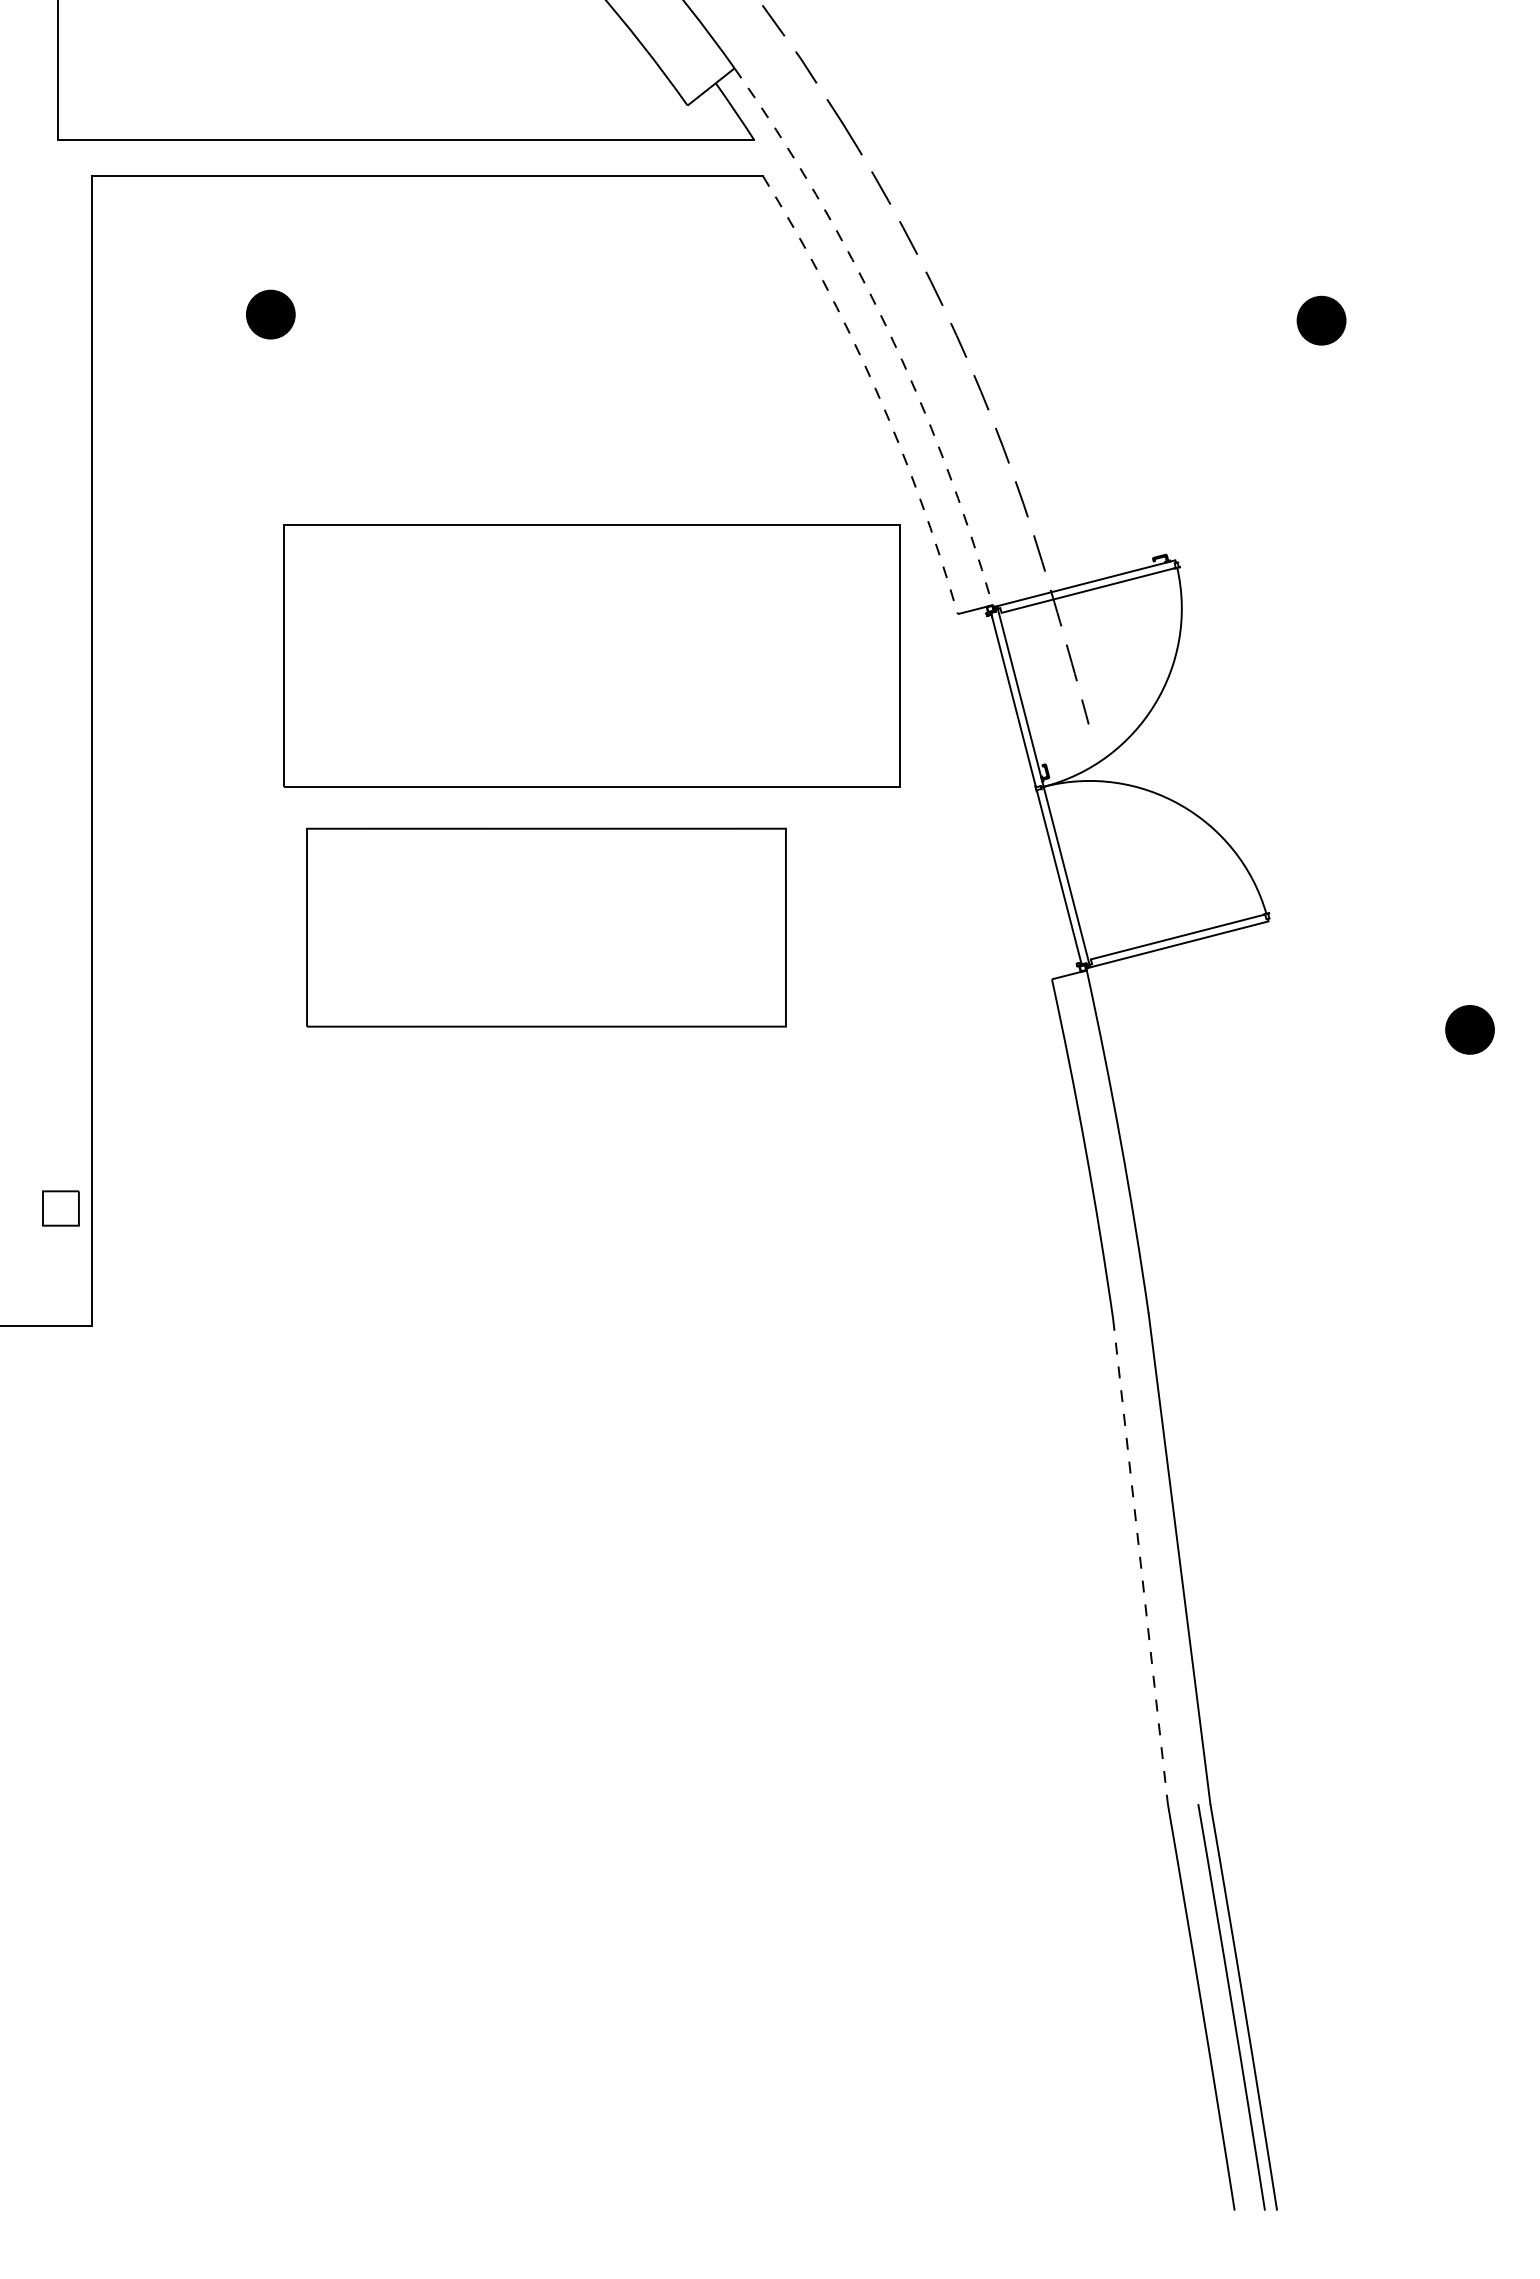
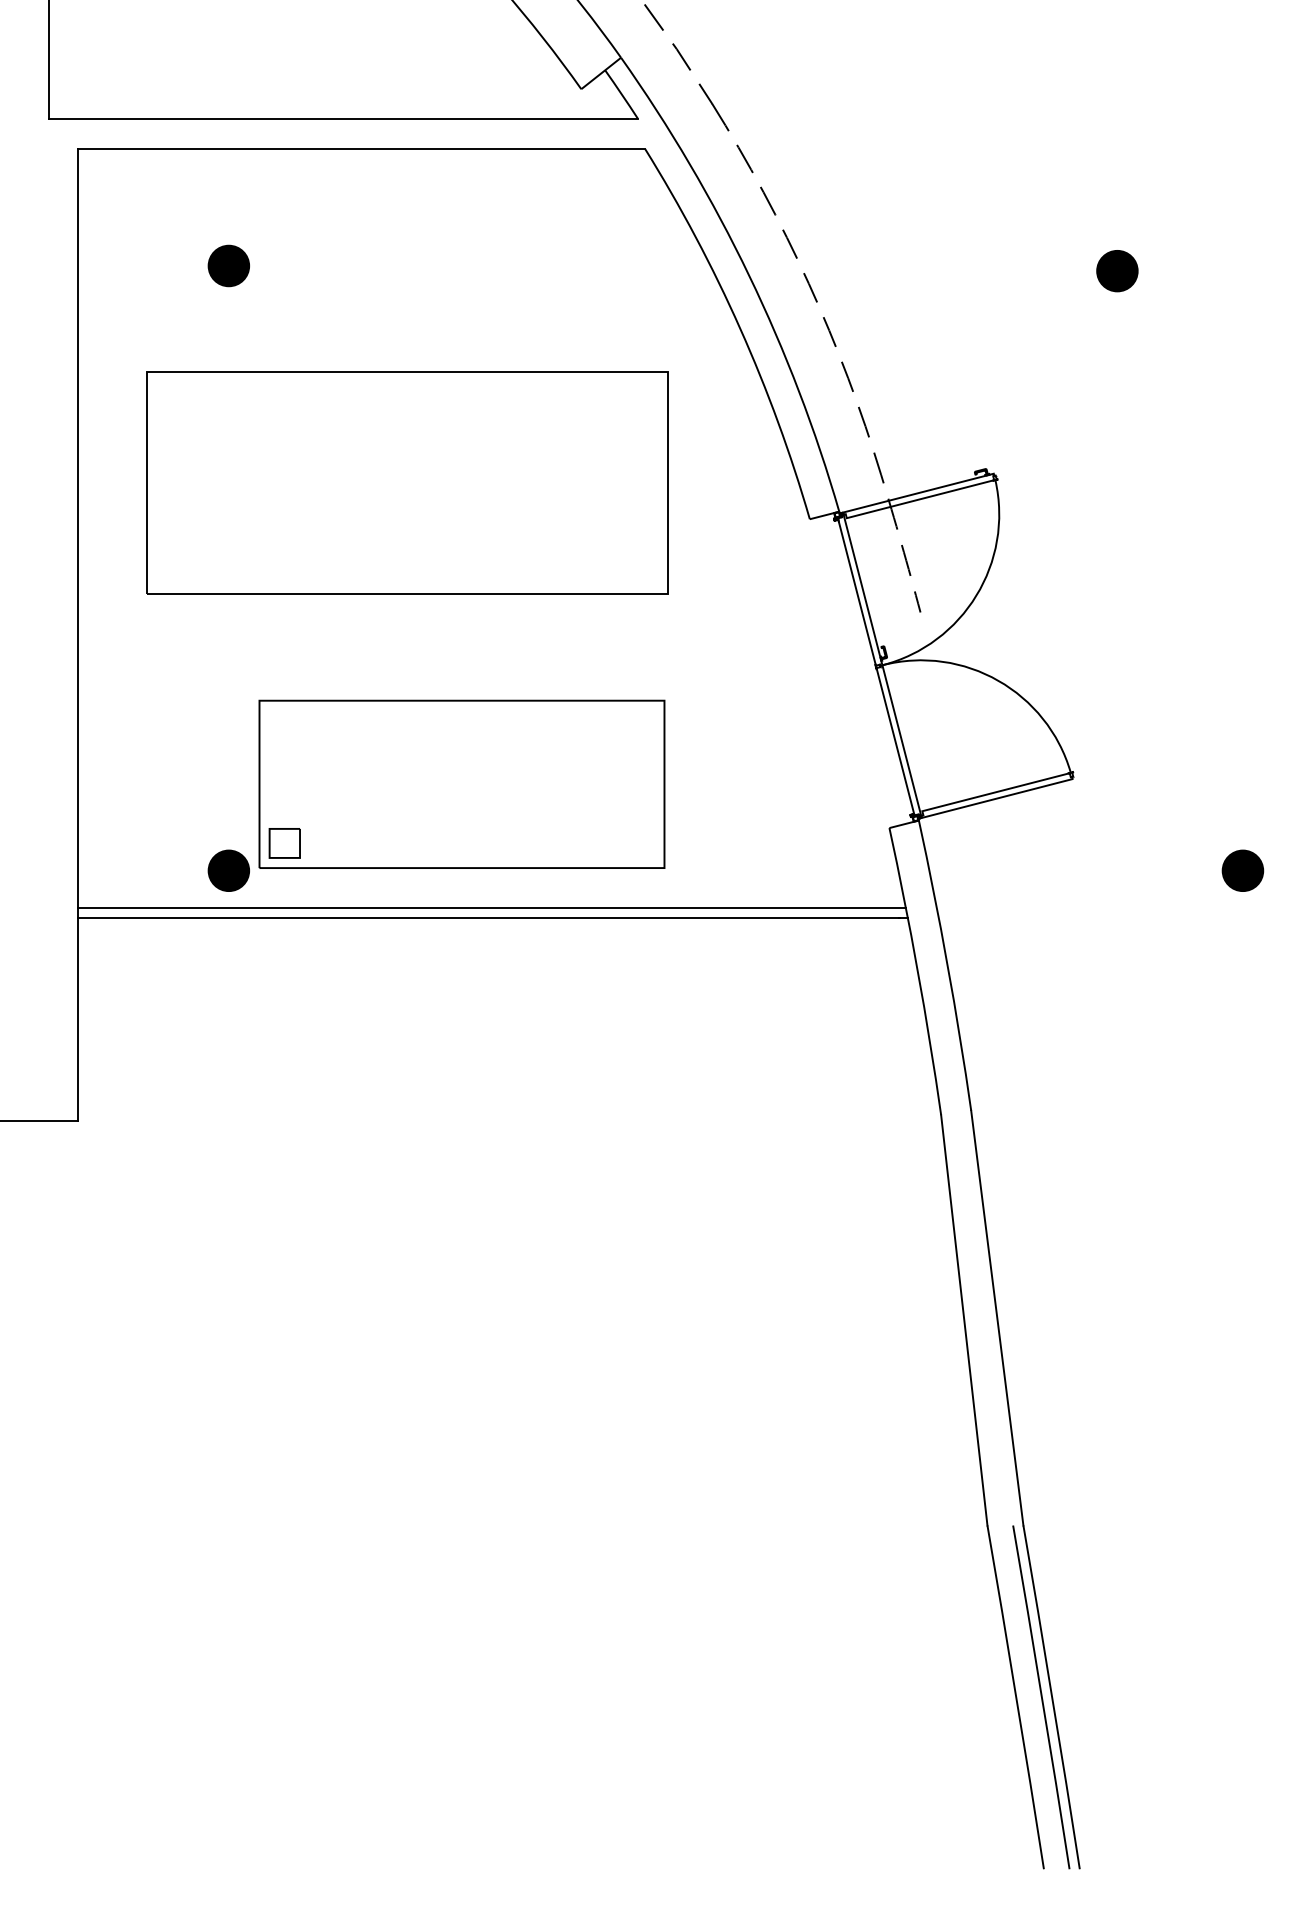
line: (886, 326) -> (749, 276), dashed -> solid
arc: (875, 388) -> (740, 328), dashed -> solid
part: (591, 655) -> (407, 482), moved
part: (270, 1029) -> (228, 870), added
line: (581, 1073) -> (491, 907), added
line: (582, 1085) -> (492, 917), added
part: (60, 1208) -> (284, 843), moved
line: (1140, 1561) -> (964, 1320), dashed -> solid

